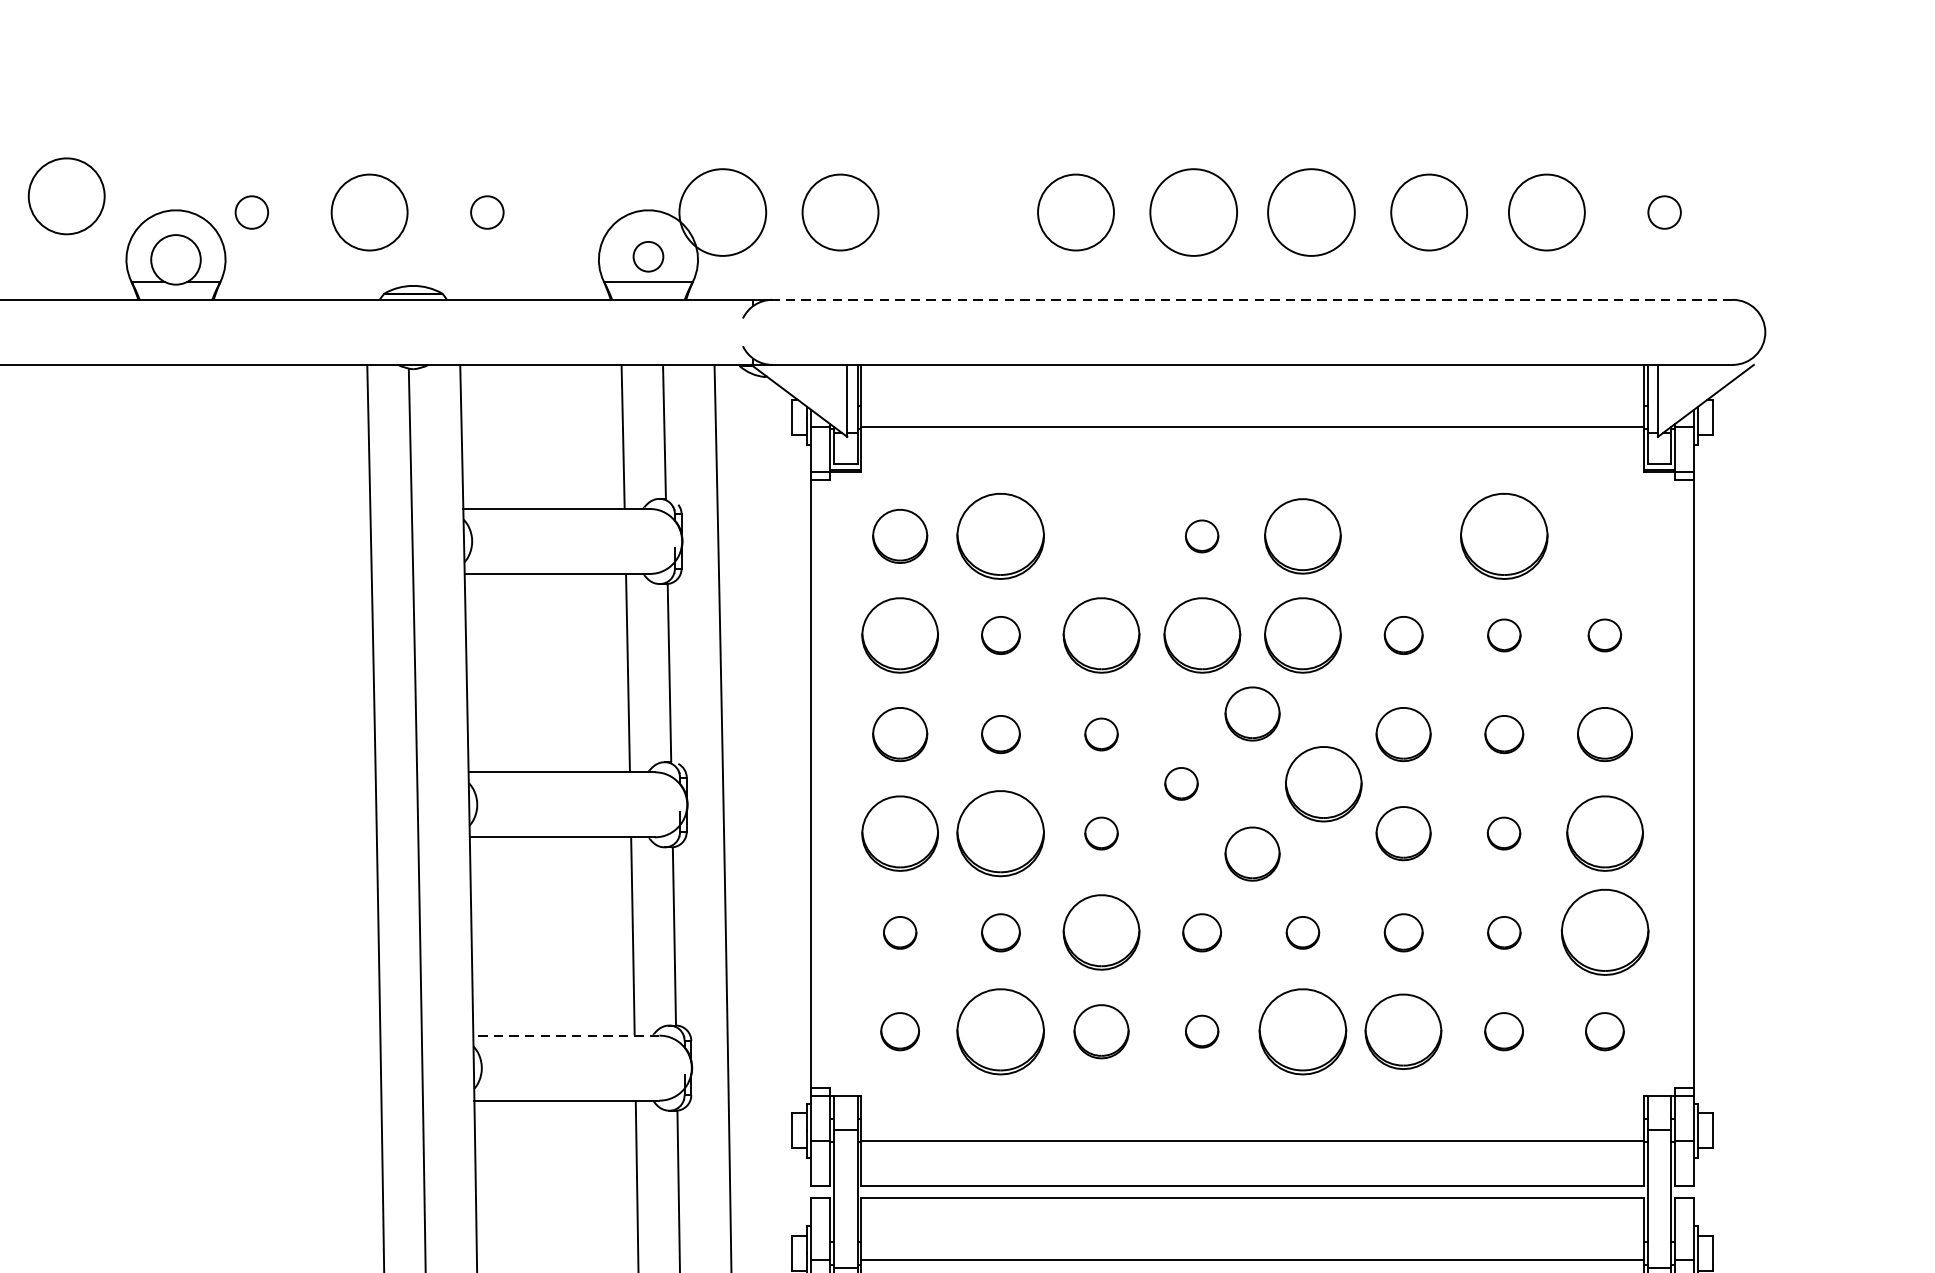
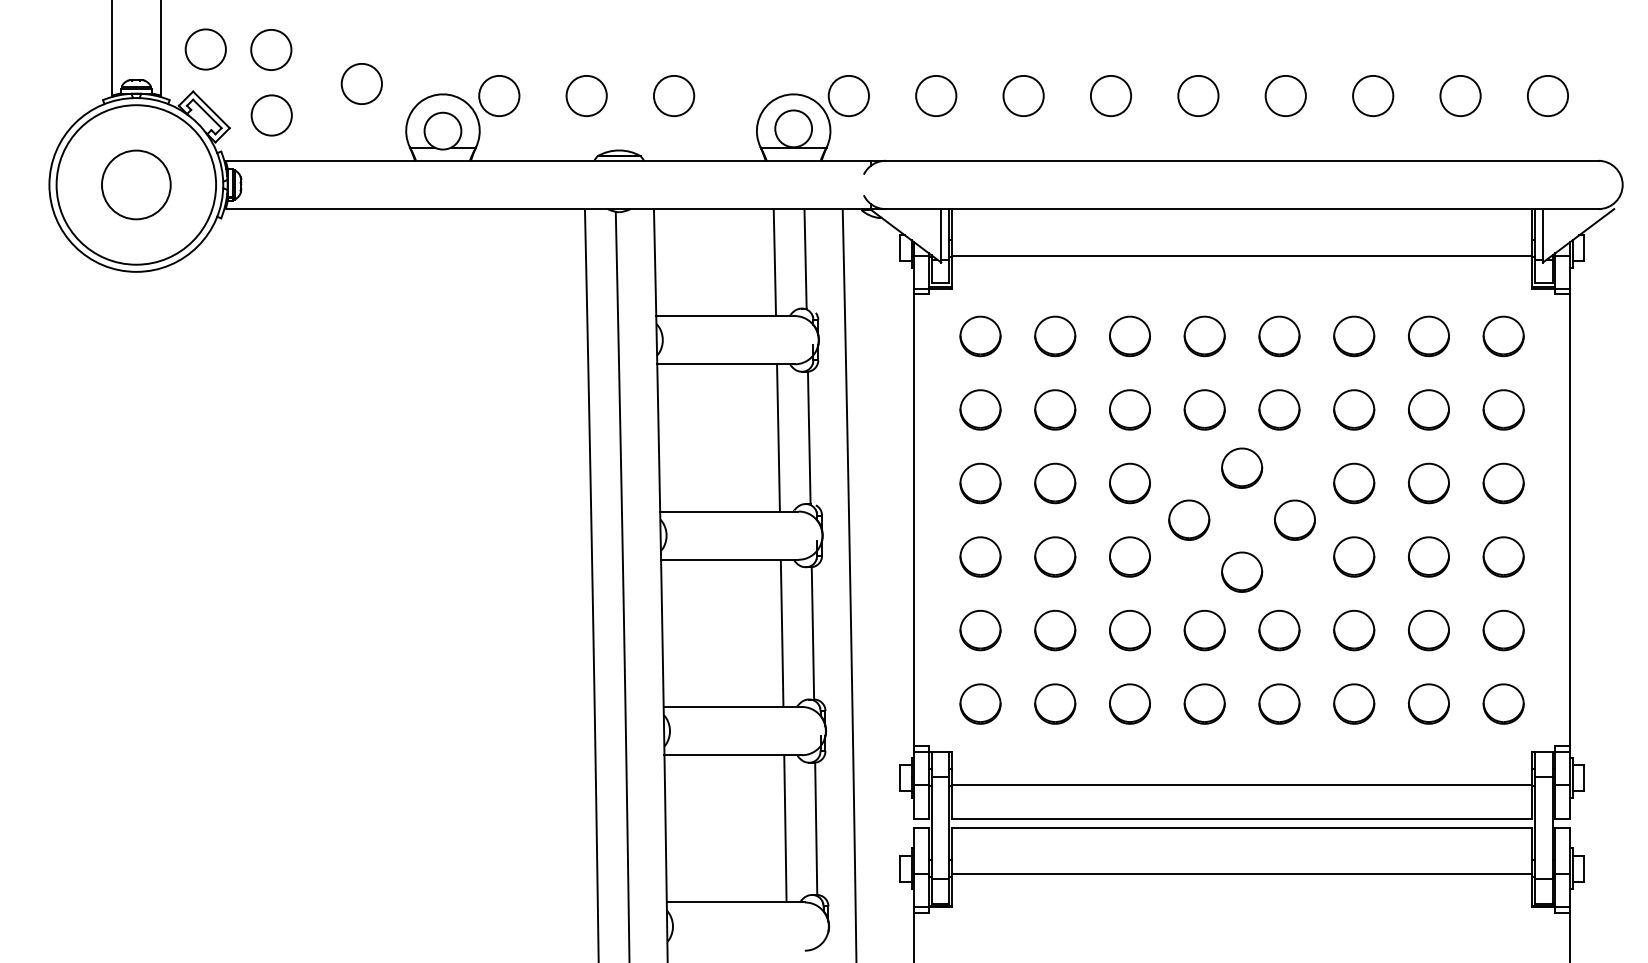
circle: (66, 195) -> (361, 83), size x0.71
circle: (252, 211) -> (499, 95), size x1.67
circle: (369, 211) -> (586, 95), size x0.71
circle: (486, 211) -> (673, 95), size x1.67
circle: (722, 211) -> (848, 95), size x0.62
circle: (840, 211) -> (936, 95), size x0.71
circle: (958, 211) -> (1023, 95), added
circle: (1075, 211) -> (1110, 95), size x0.71
circle: (1193, 211) -> (1198, 95), size x0.62
circle: (1311, 211) -> (1285, 95), size x0.62
circle: (1429, 211) -> (1373, 95), size x0.71
circle: (1546, 211) -> (1460, 95), size x0.71
circle: (1664, 211) -> (1547, 95), size x1.67
circle: (648, 256) -> (793, 128), size x1.67
line: (1251, 299) -> (1241, 160), dashed -> solid
part: (1001, 536) -> (1055, 336), size x0.62
part: (1100, 536) -> (1129, 336), added
part: (1201, 536) -> (1204, 336), size x1.67
part: (1302, 536) -> (1279, 336), size x0.71
part: (1404, 536) -> (1354, 336), added
part: (1503, 536) -> (1428, 336), size x0.62
part: (1604, 536) -> (1503, 336), added
part: (900, 634) -> (980, 409), size x0.71
part: (1001, 634) -> (1055, 409), size x1.43
part: (1100, 634) -> (1129, 409), size x0.71
part: (1201, 634) -> (1204, 409), size x0.71
part: (1302, 634) -> (1279, 409), size x0.71
part: (1404, 634) -> (1354, 409), size x1.43
part: (1503, 634) -> (1428, 409), size x1.67
part: (1604, 634) -> (1503, 409), size x1.67
part: (1001, 734) -> (1055, 483), size x1.43
part: (1100, 734) -> (1129, 483), size x1.67
part: (1503, 734) -> (1428, 483), size x1.43
part: (1181, 783) -> (1189, 519), size x1.67
part: (1323, 783) -> (1294, 519), size x0.71
part: (900, 832) -> (980, 556), size x0.71
part: (1001, 832) -> (1055, 556), size x0.62
part: (1100, 832) -> (1129, 556), size x1.67
part: (1503, 832) -> (1428, 556), size x1.67
part: (1604, 832) -> (1503, 556), size x0.71
part: (900, 932) -> (980, 630), size x1.67
part: (1001, 932) -> (1055, 630), size x1.43
part: (1100, 932) -> (1129, 630), size x0.71
part: (1201, 932) -> (1204, 630), size x1.43
part: (1302, 932) -> (1279, 630), size x1.67
part: (1404, 932) -> (1354, 630), size x1.43
part: (1503, 932) -> (1428, 630), size x1.67
part: (1604, 932) -> (1503, 630), size x0.62
part: (900, 1030) -> (980, 703), size x1.43
part: (1001, 1030) -> (1055, 703), size x0.62
part: (1201, 1030) -> (1204, 703), size x1.67
part: (1302, 1030) -> (1279, 703), size x0.62
part: (1404, 1030) -> (1354, 703), size x0.71
part: (1503, 1030) -> (1428, 703), size x1.43
part: (1604, 1030) -> (1503, 703), size x1.43
line: (566, 1034) -> (732, 706), dashed -> solid

